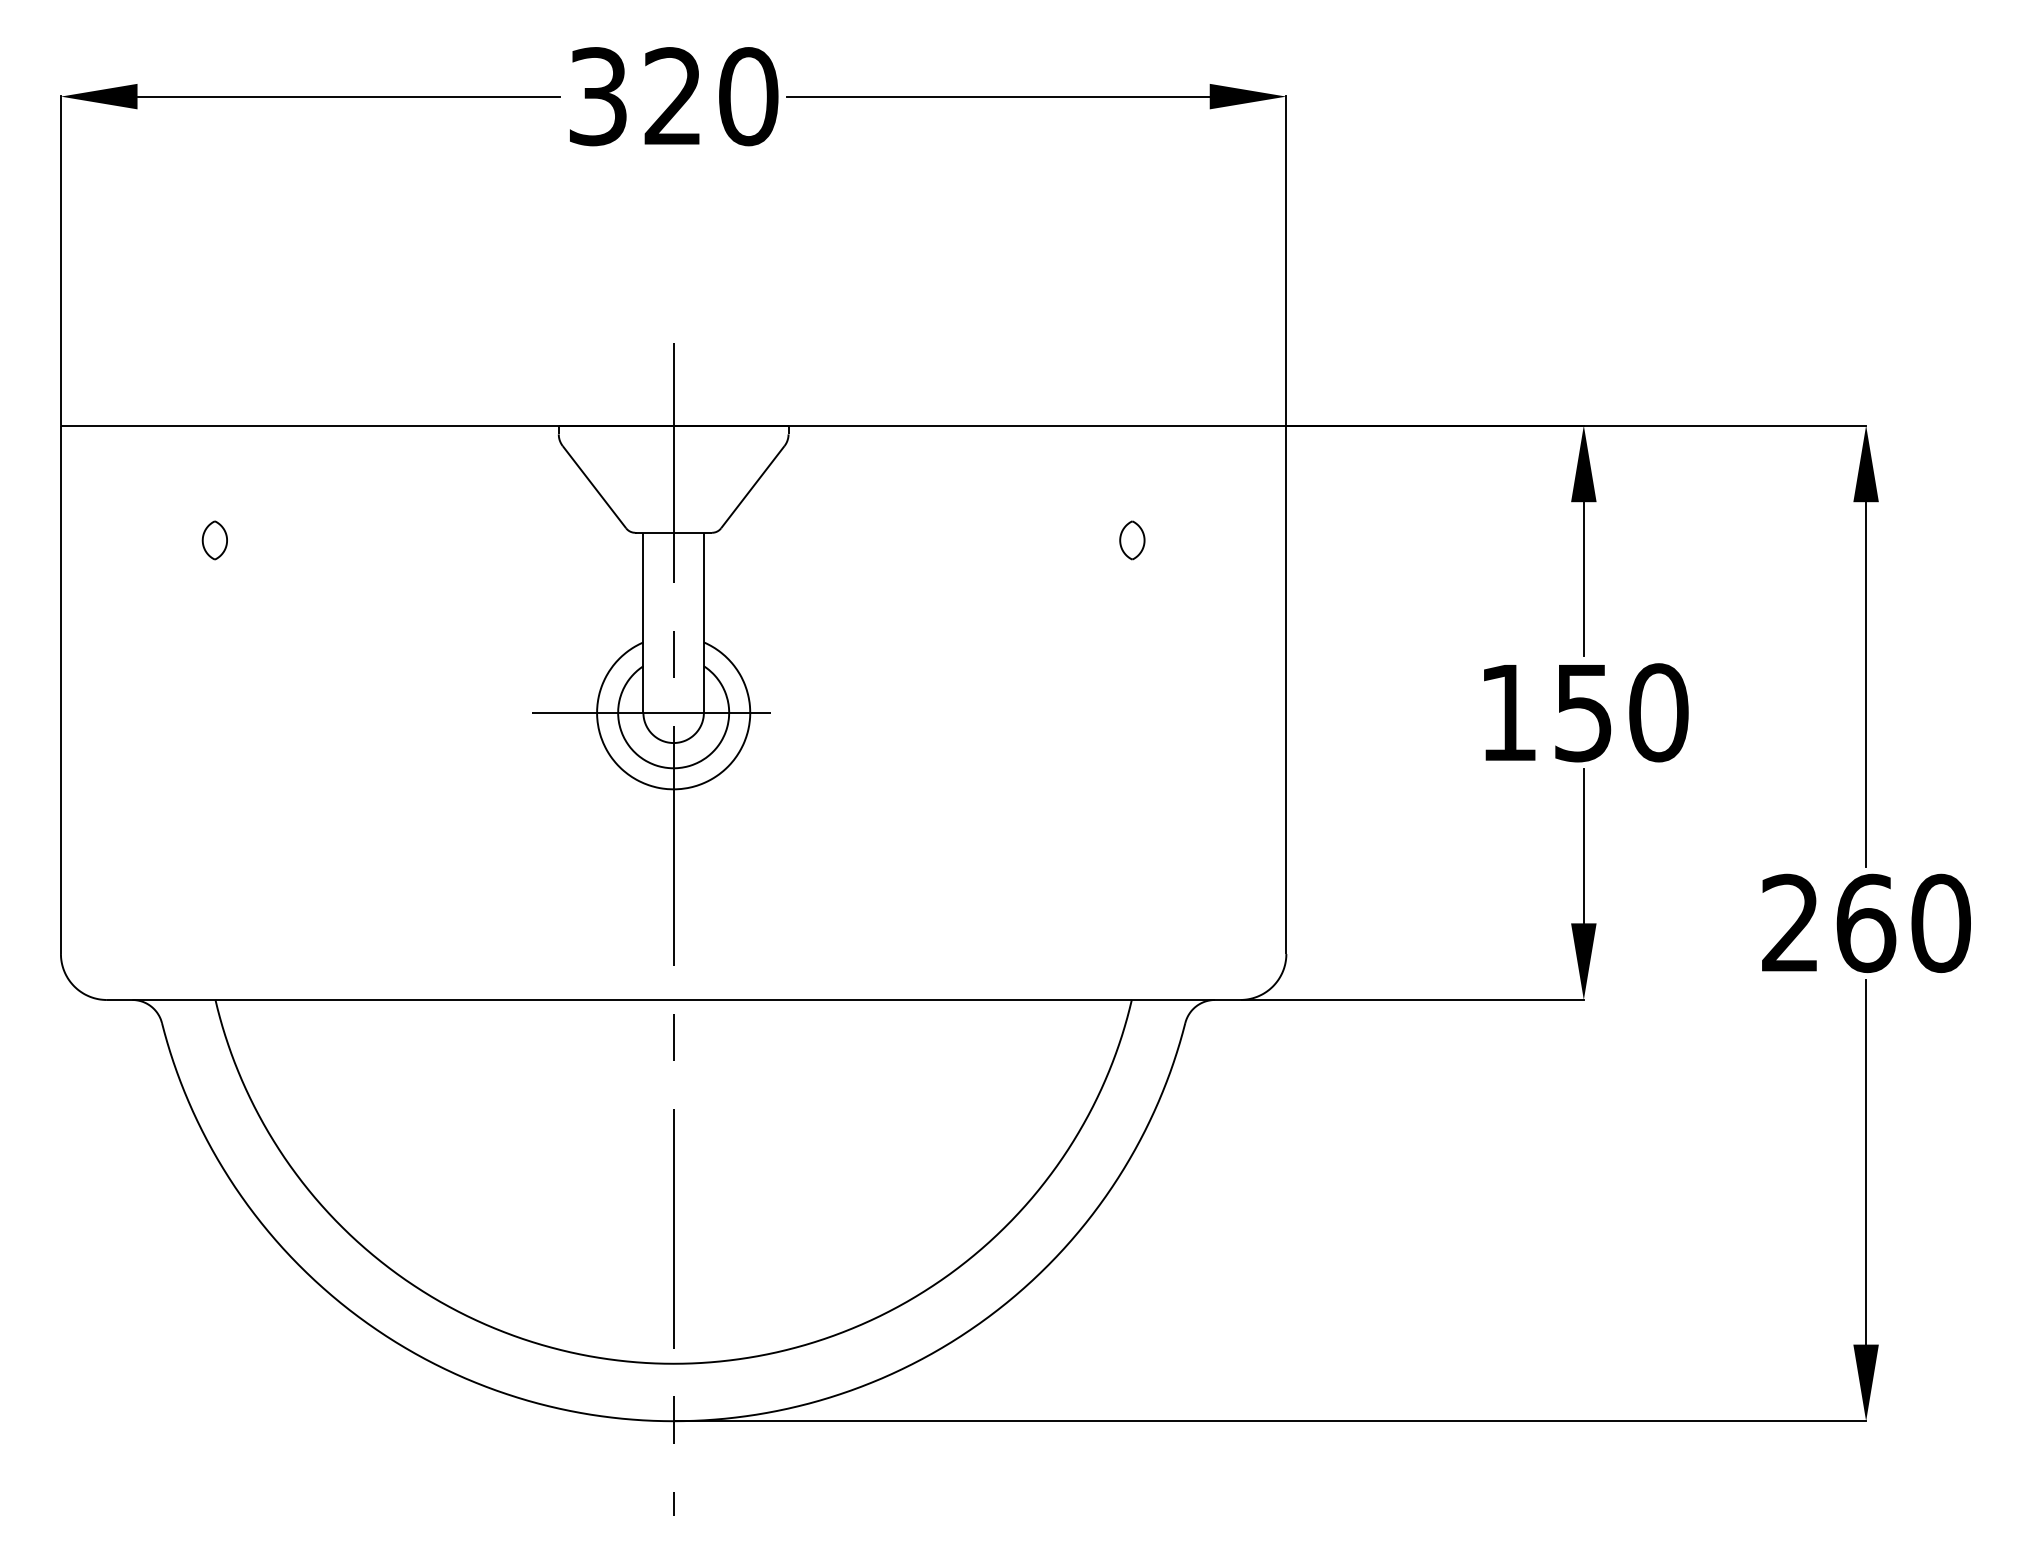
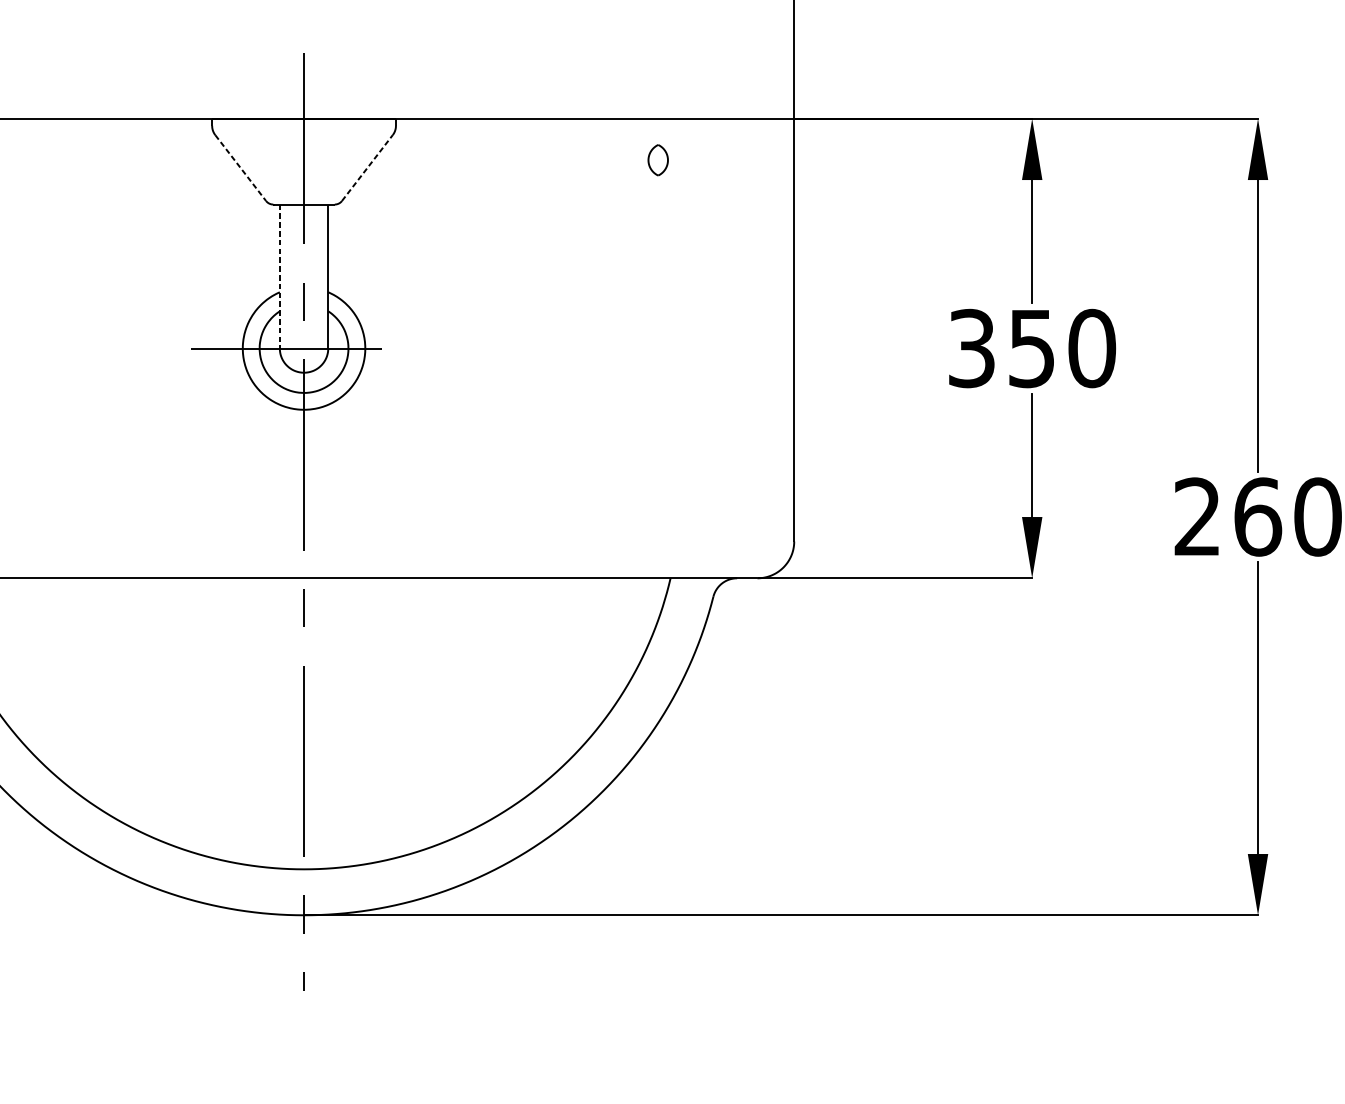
line: (594, 487) -> (240, 168), solid -> dashed
line: (752, 487) -> (367, 168), solid -> dashed
part: (1132, 540) -> (658, 160), moved
line: (643, 622) -> (279, 276), solid -> dashed
text: (1508, 712) -> (971, 348), 150 -> 350

